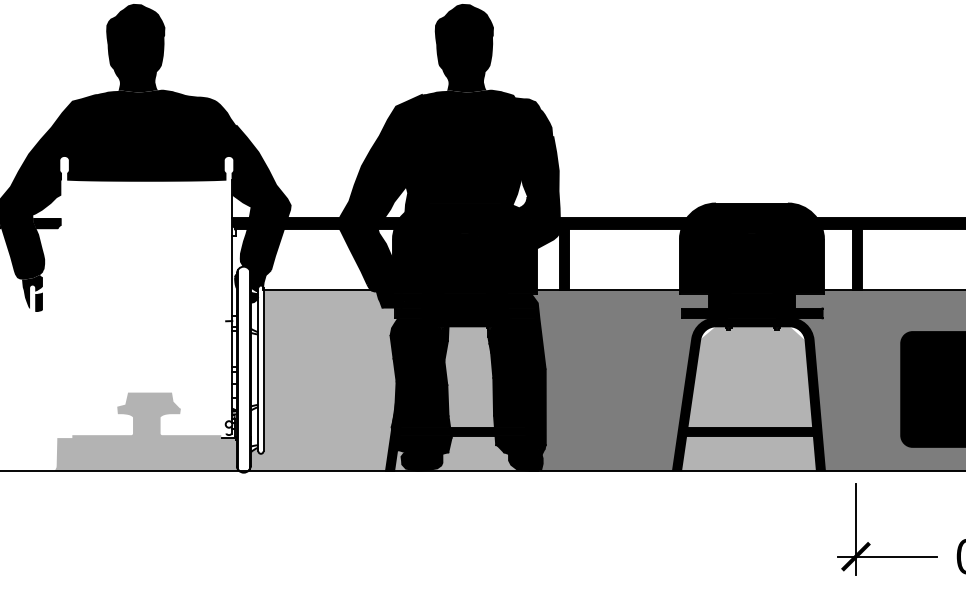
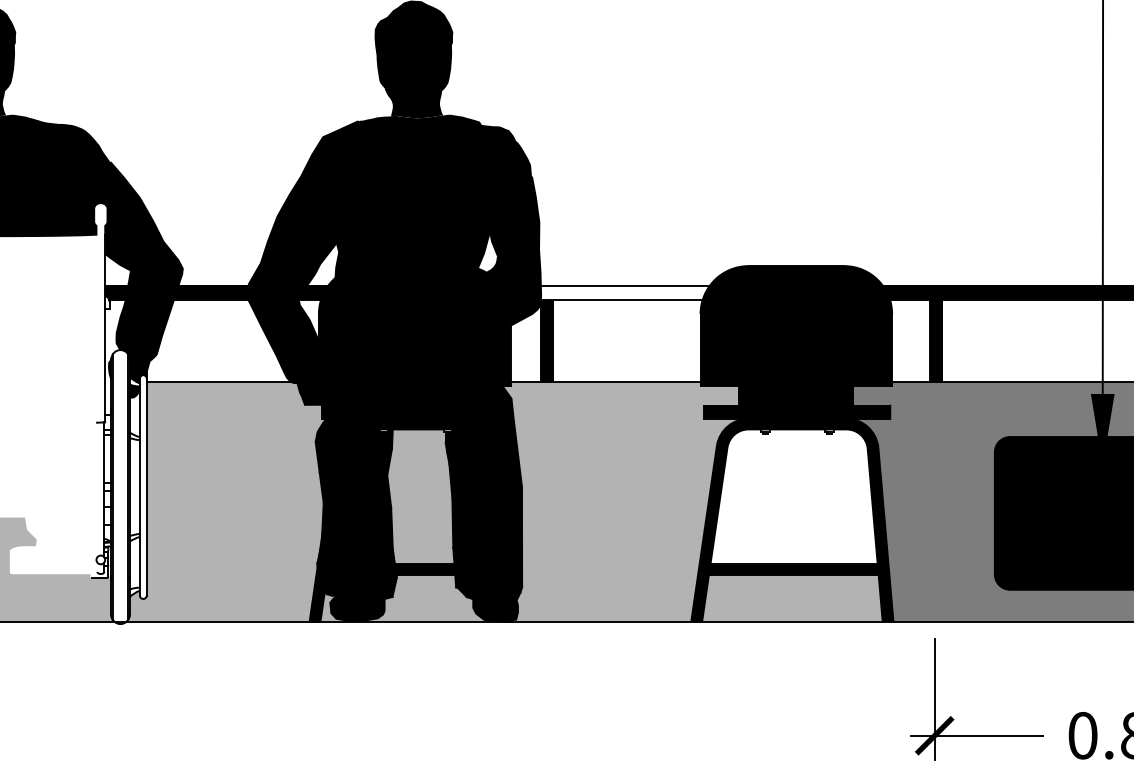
fill: (622, 223) -> (624, 292), removed
fill: (750, 376) -> (794, 496), removed
fill: (623, 380) -> (625, 501), removed

